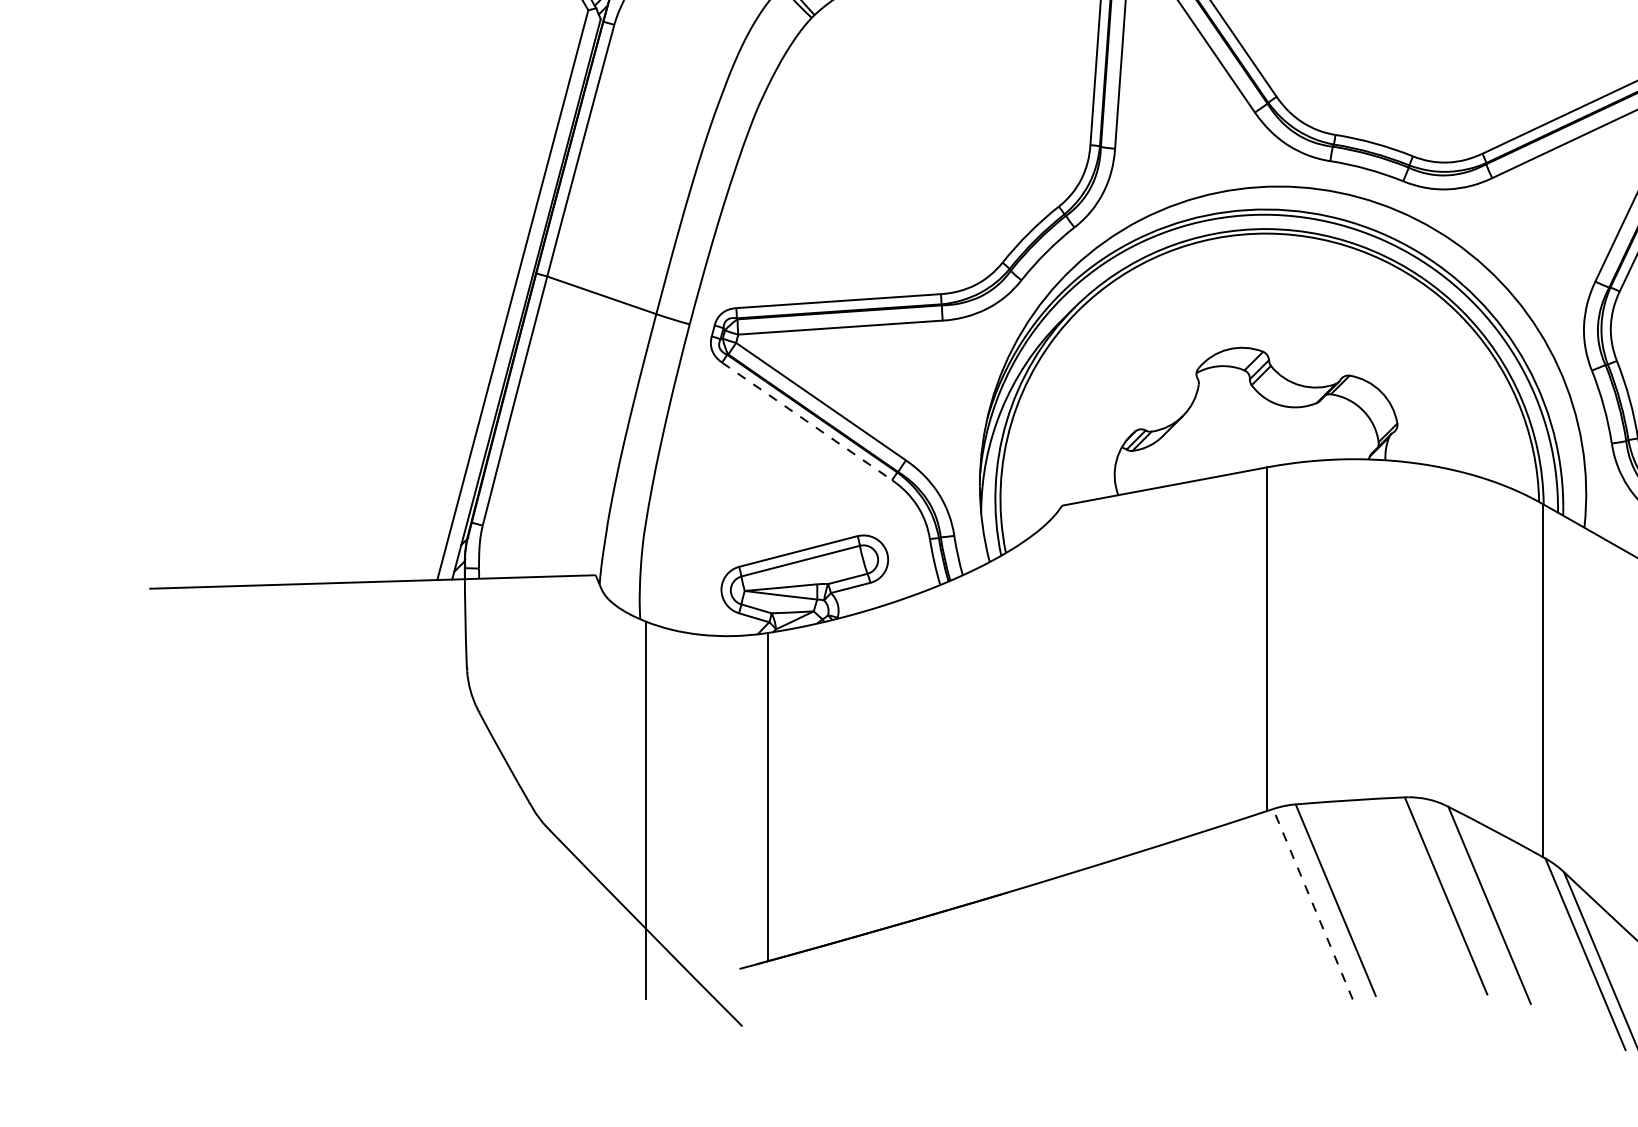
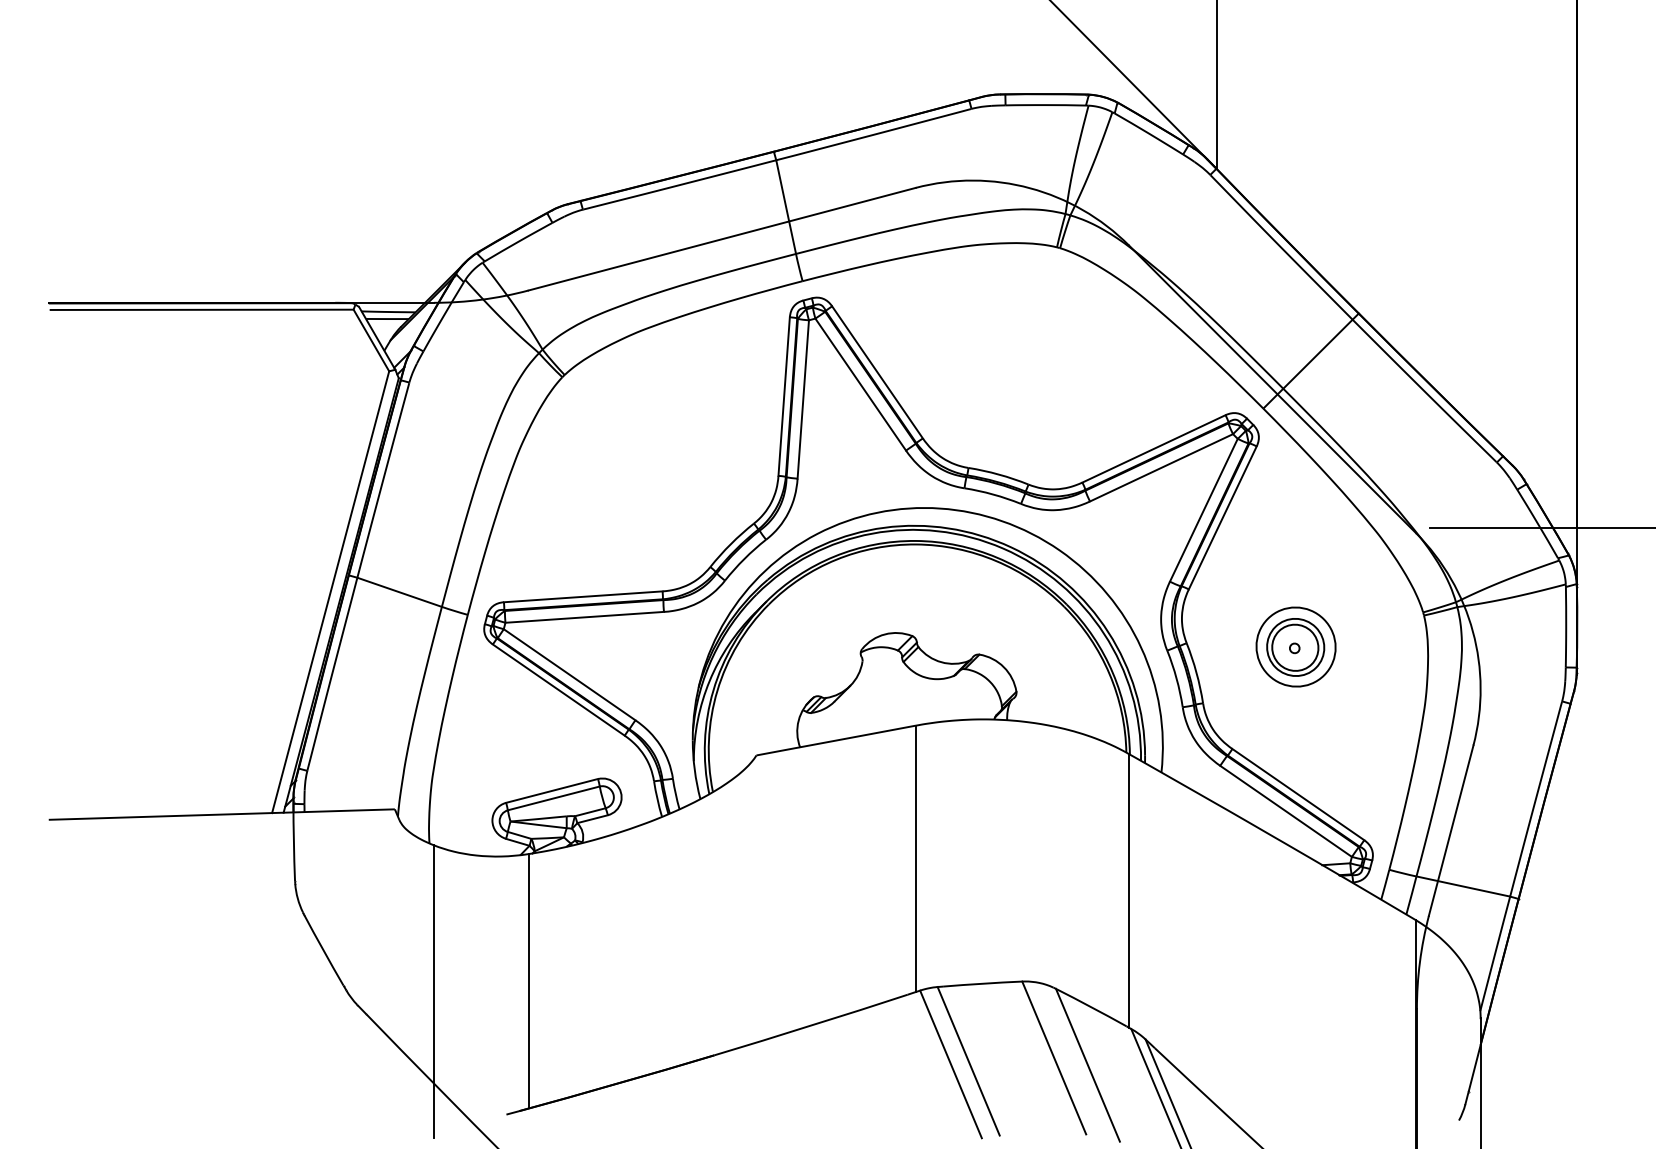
line: (807, 421) -> (559, 690), dashed -> solid
line: (1313, 904) -> (951, 1064), dashed -> solid

